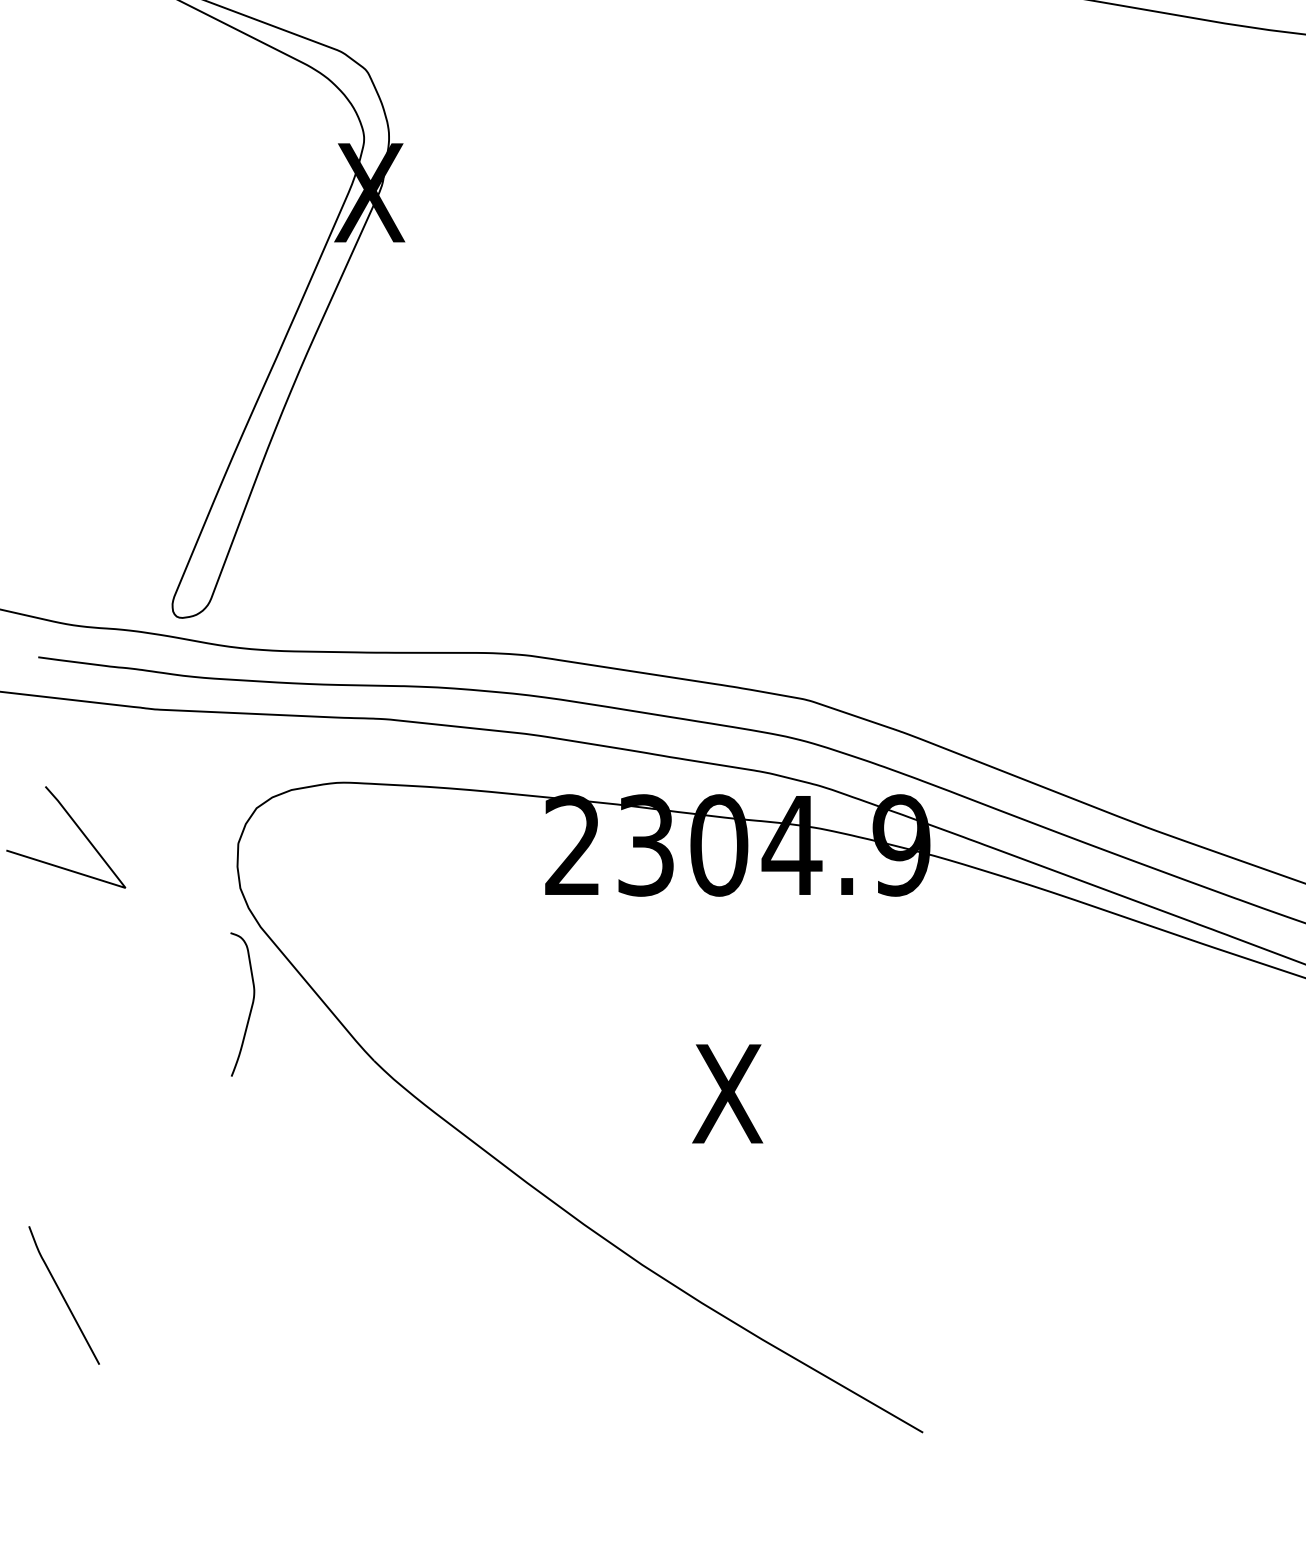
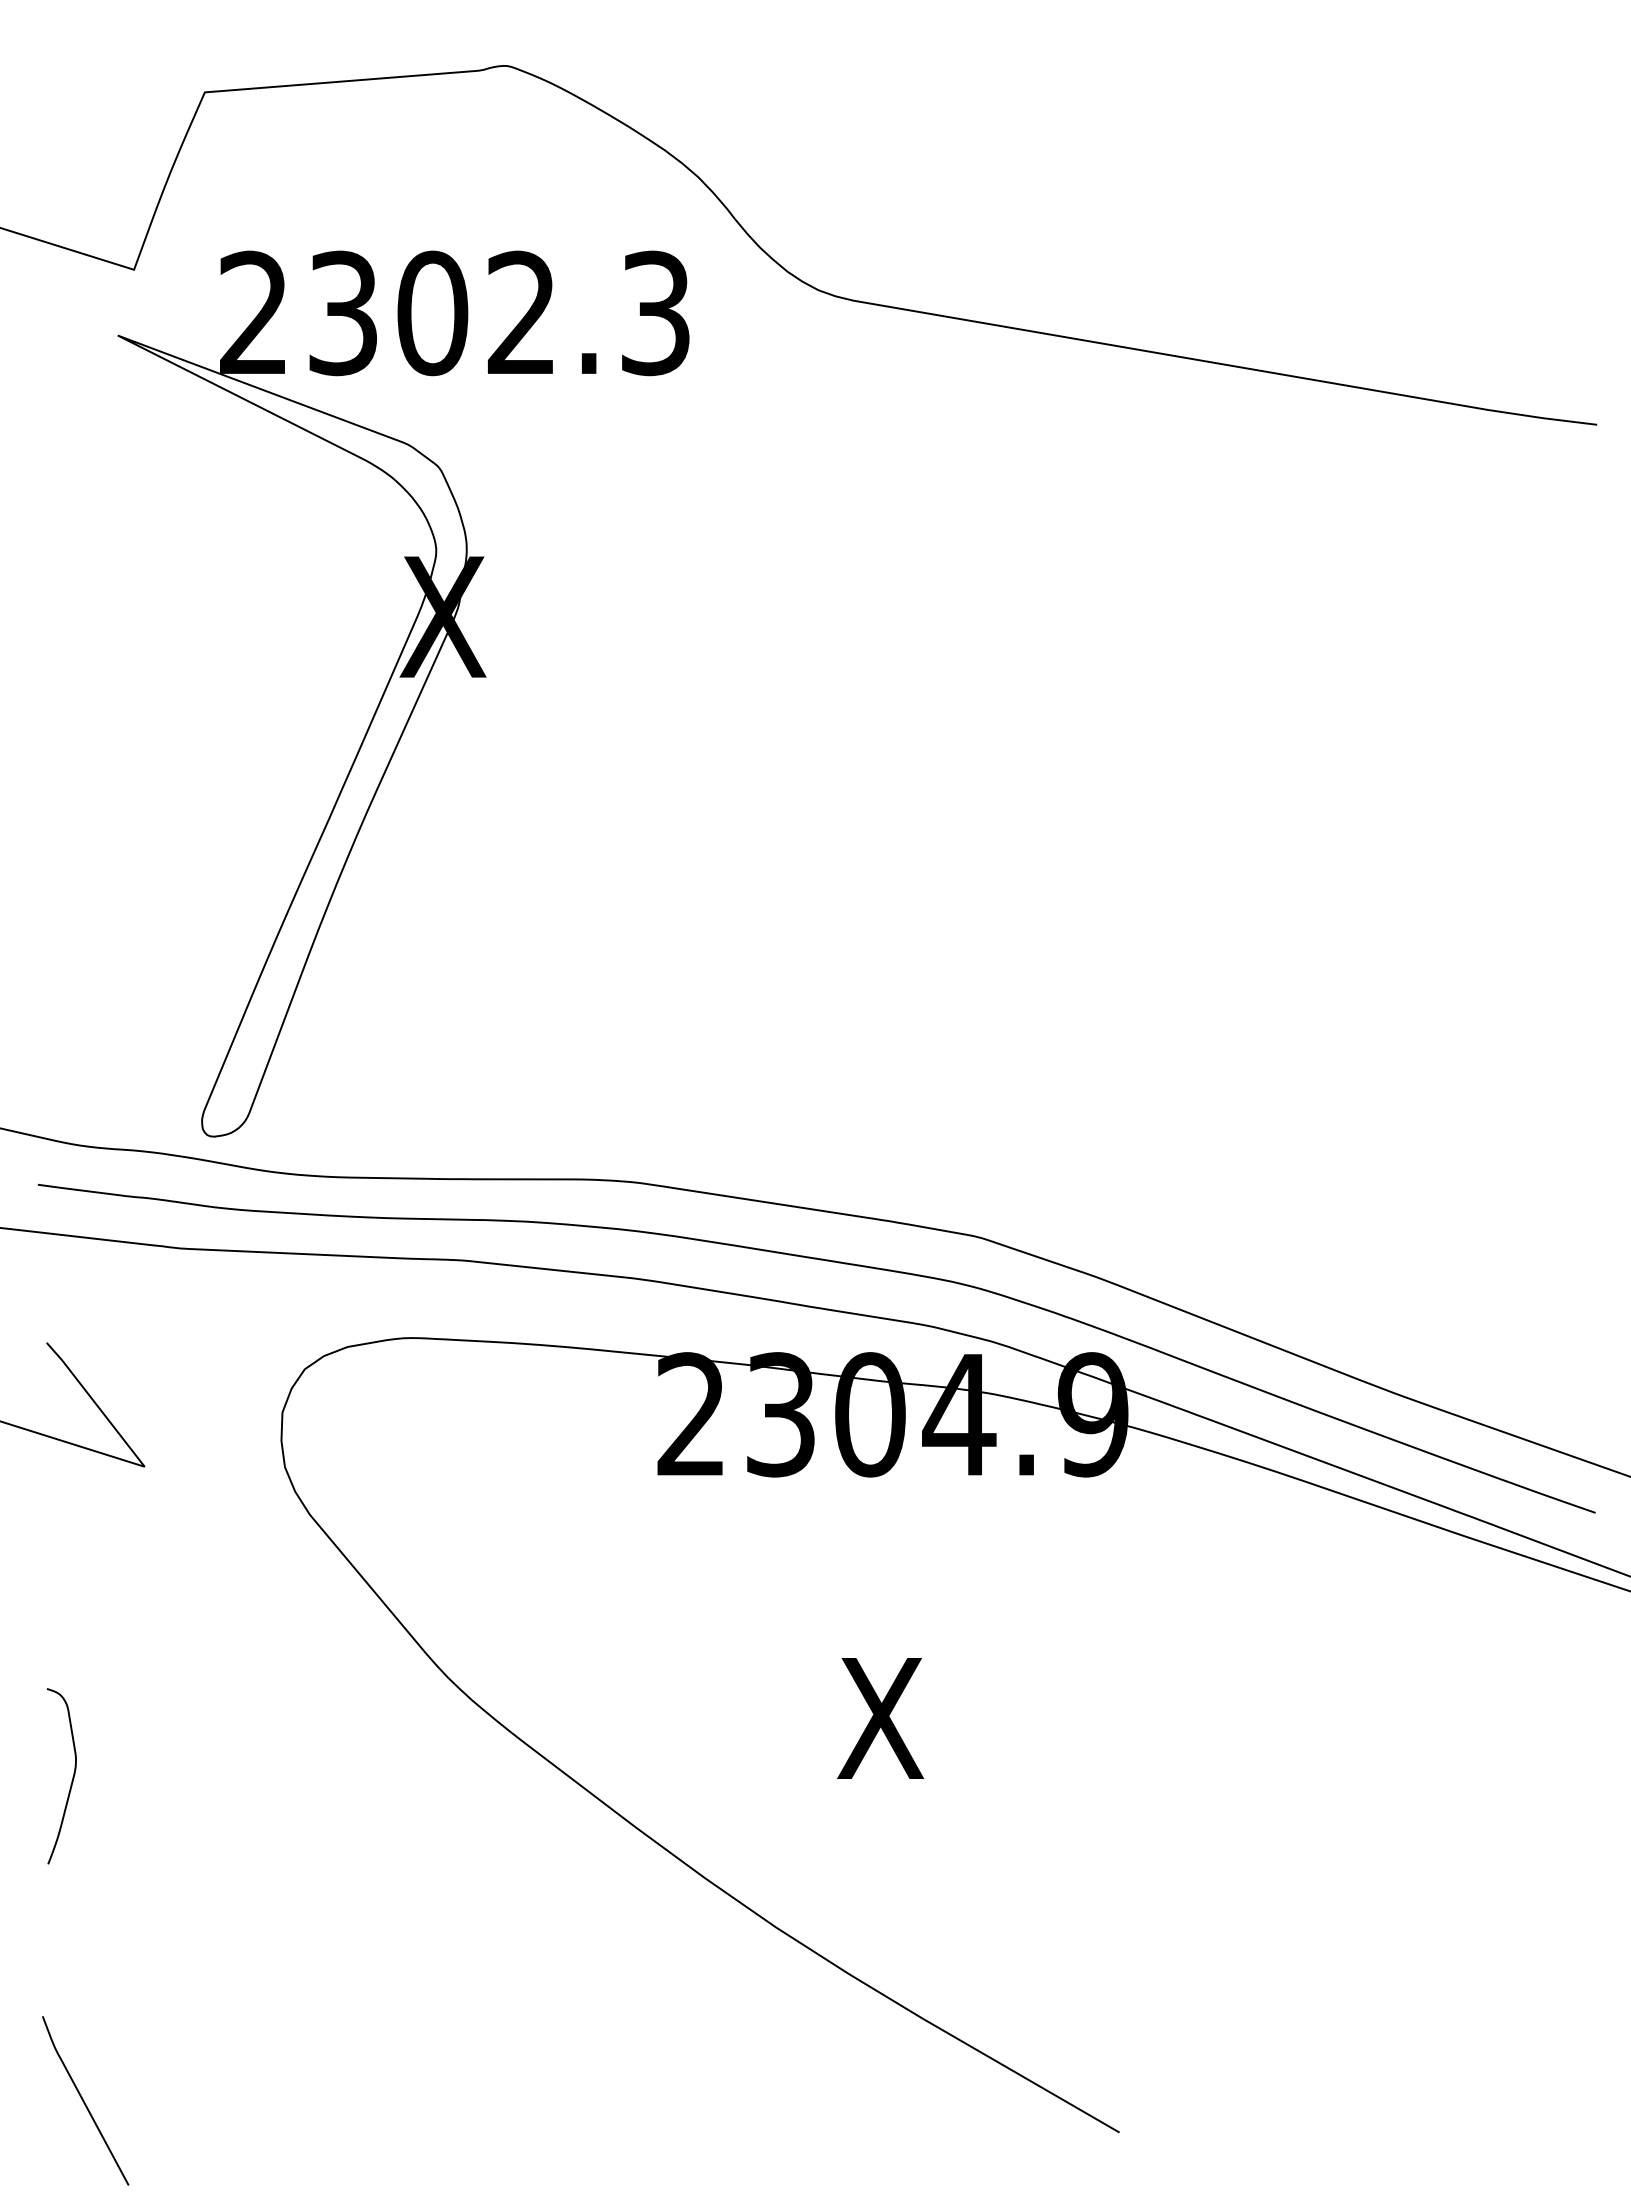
curve: (250, 1008) -> (71, 1780), moved
curve: (63, 1295) -> (84, 2100), moved

